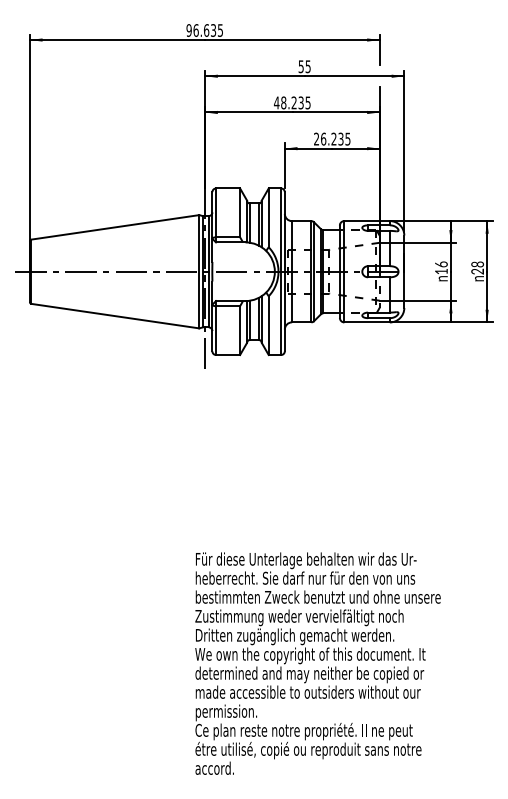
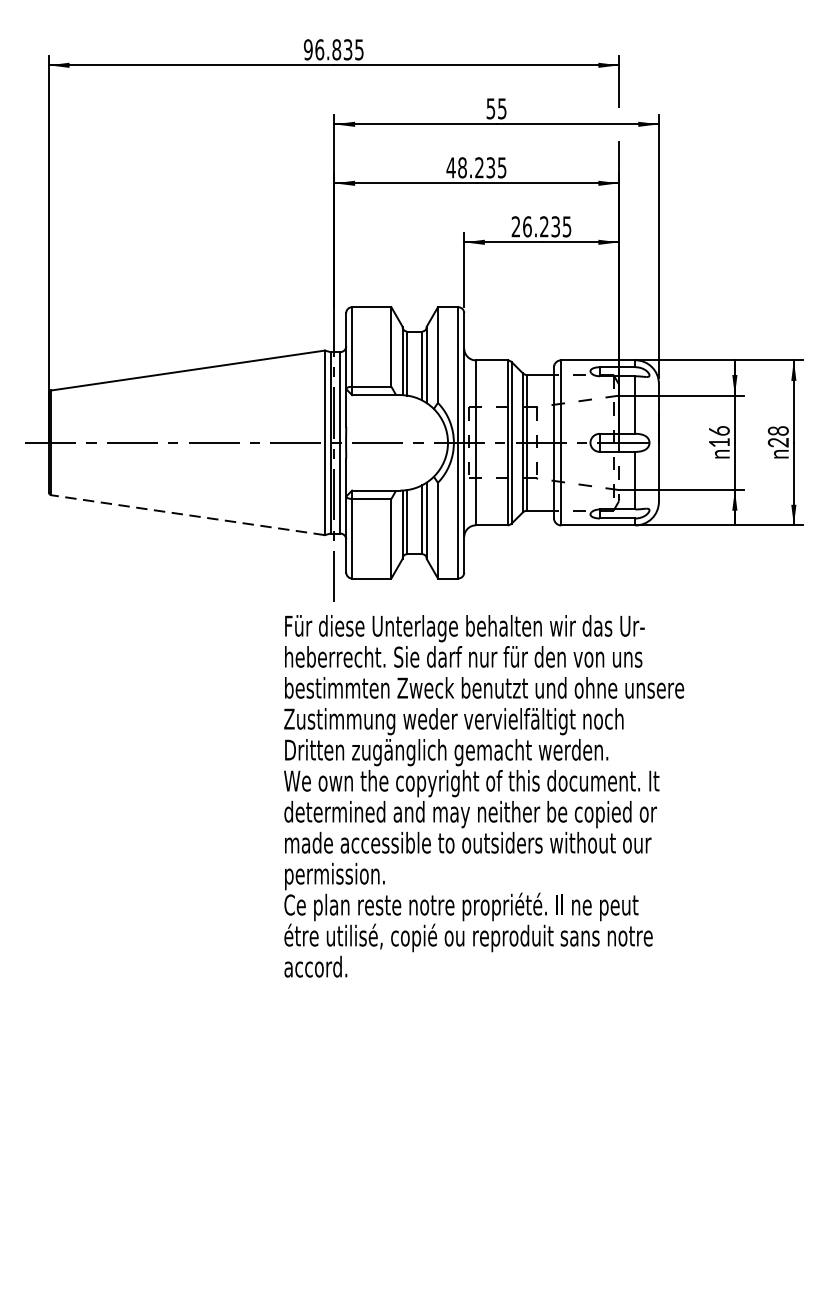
text: (206, 30) -> (336, 49), 96.635 -> 96.835
line: (115, 316) -> (188, 515), solid -> dashed
text: (317, 663) -> (483, 796), moved

